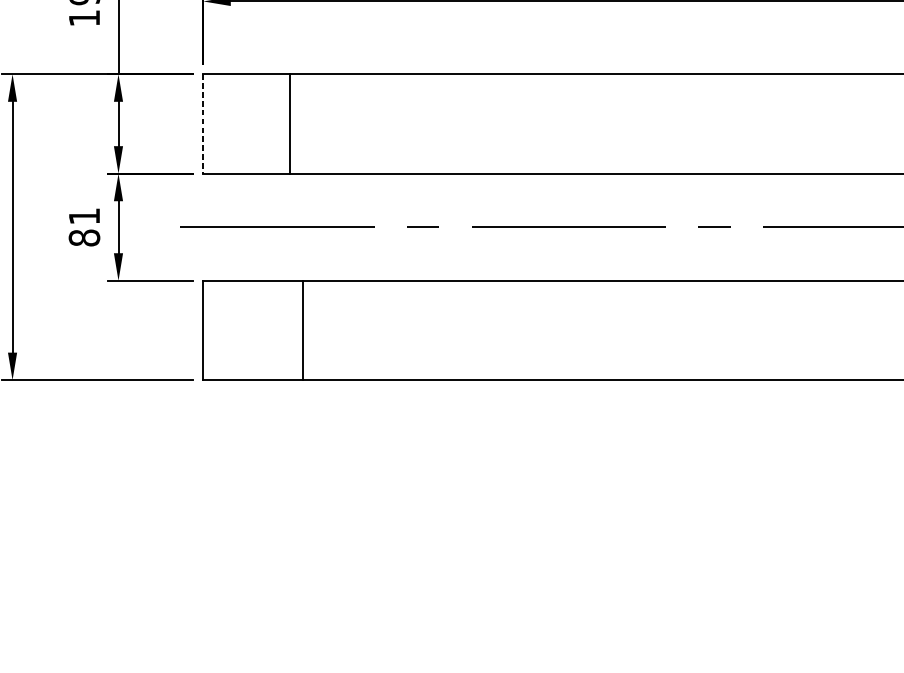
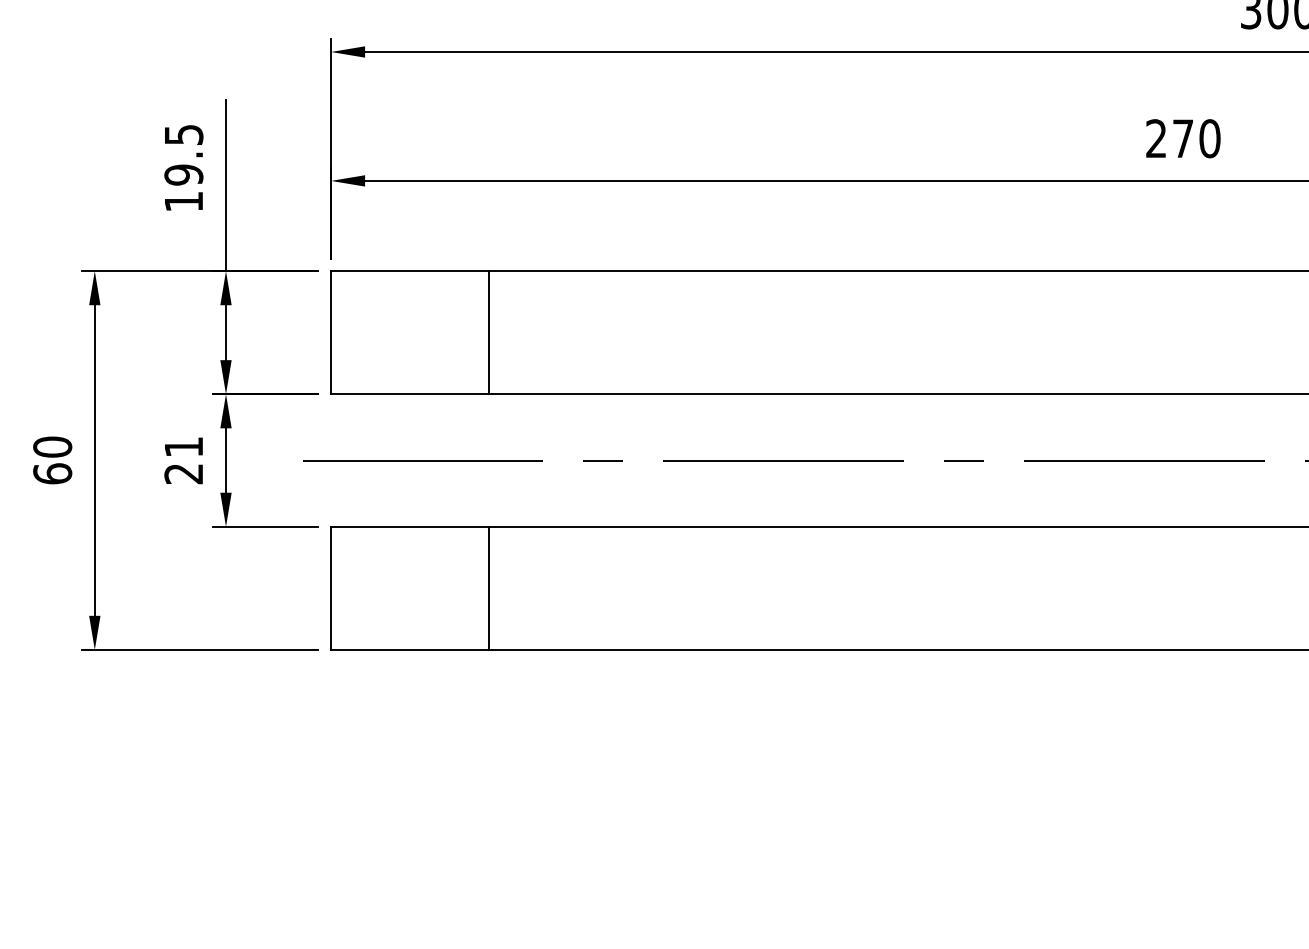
line: (203, 123) -> (331, 332), dashed -> solid
line: (290, 123) -> (488, 332), moved
text: (84, 237) -> (183, 473), 81 -> 21
line: (303, 329) -> (488, 587), moved

